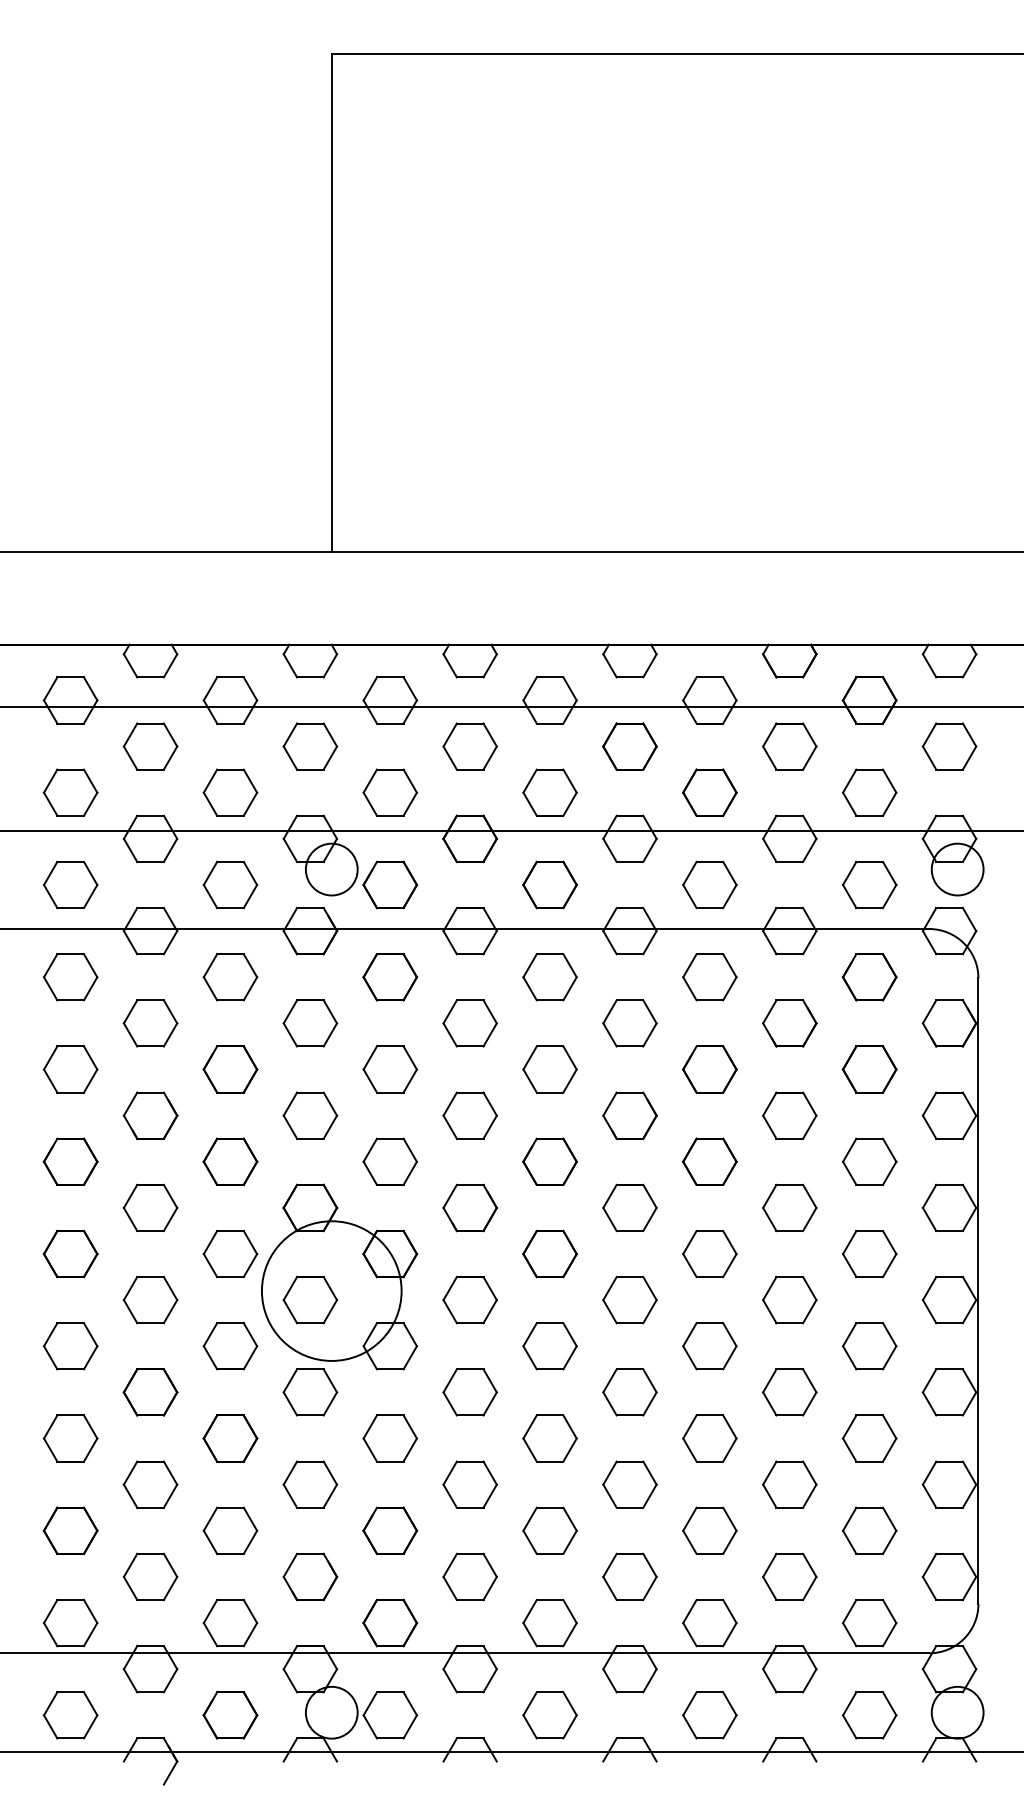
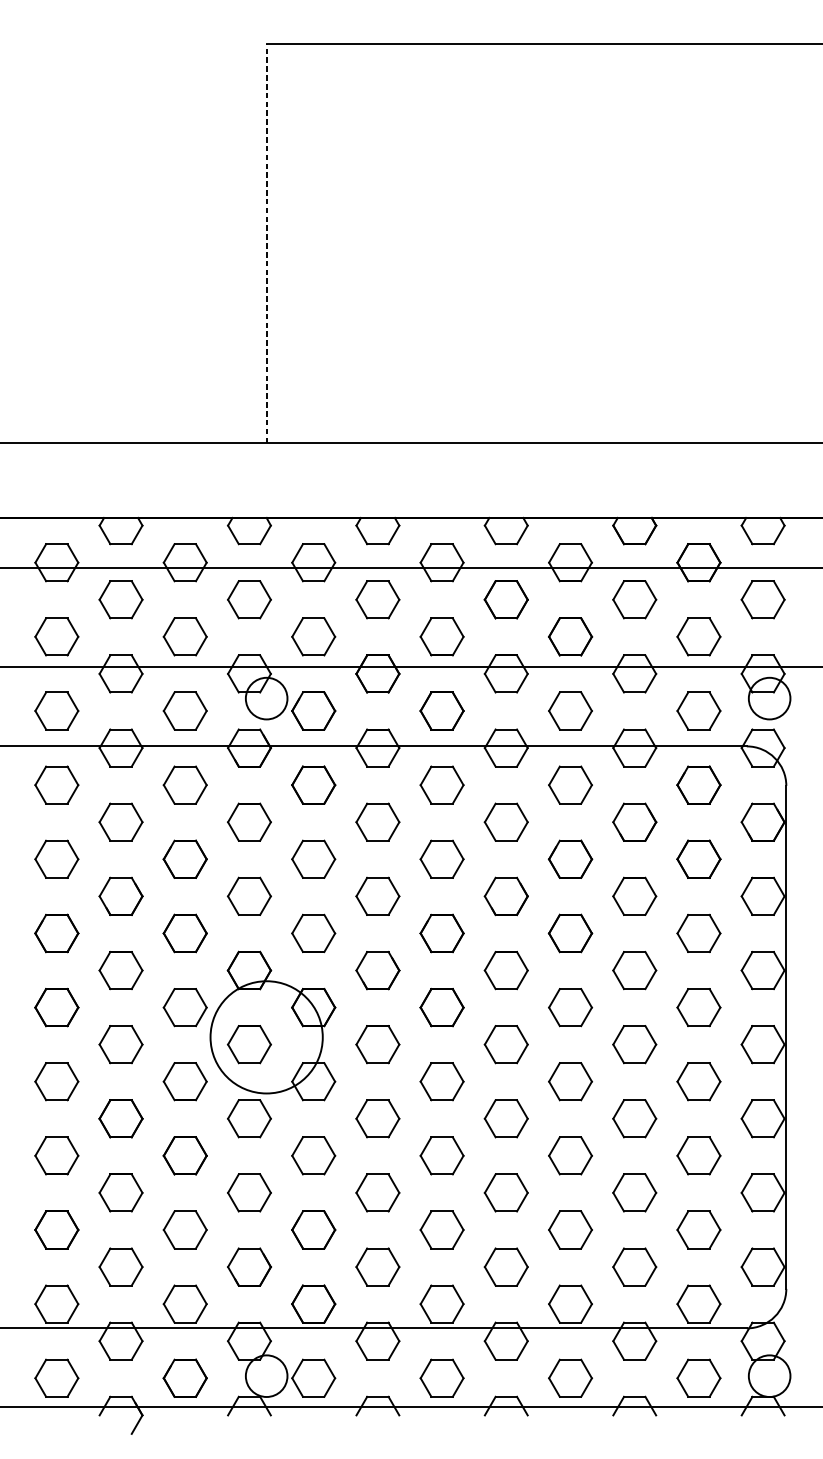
line: (331, 303) -> (266, 243), solid -> dashed

